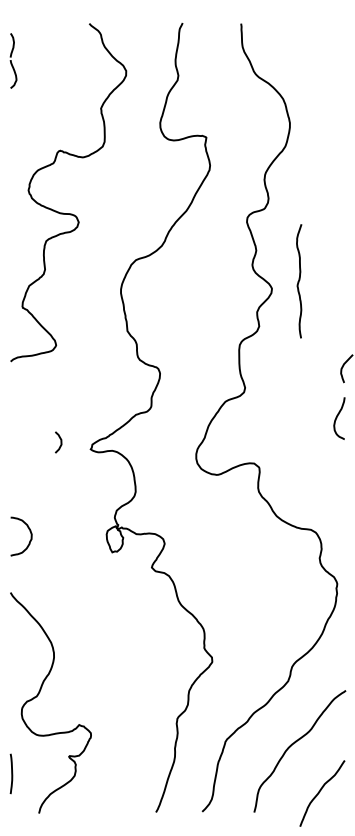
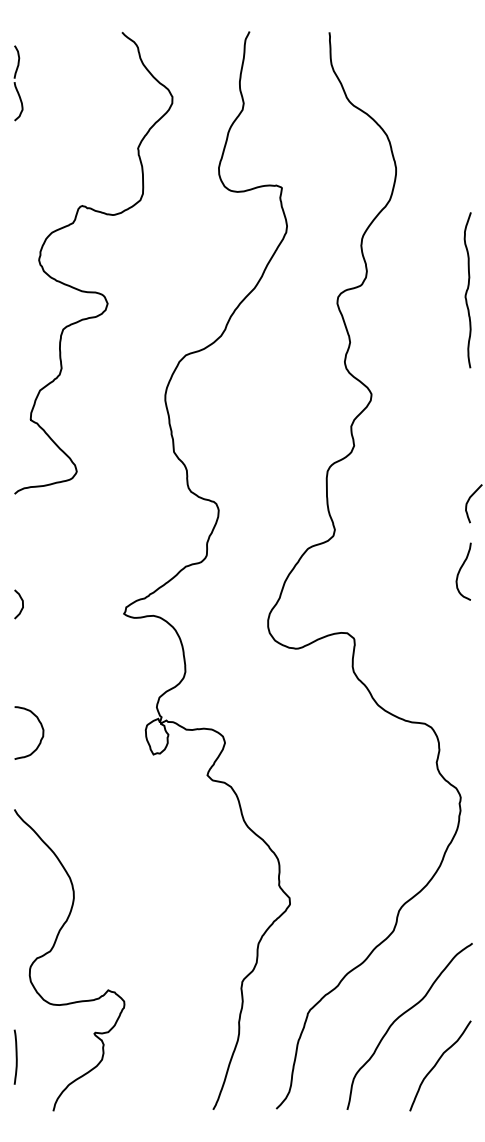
curve: (299, 281) -> (467, 290), moved
curve: (61, 442) -> (22, 604), moved
curve: (320, 791) -> (438, 1062), moved

